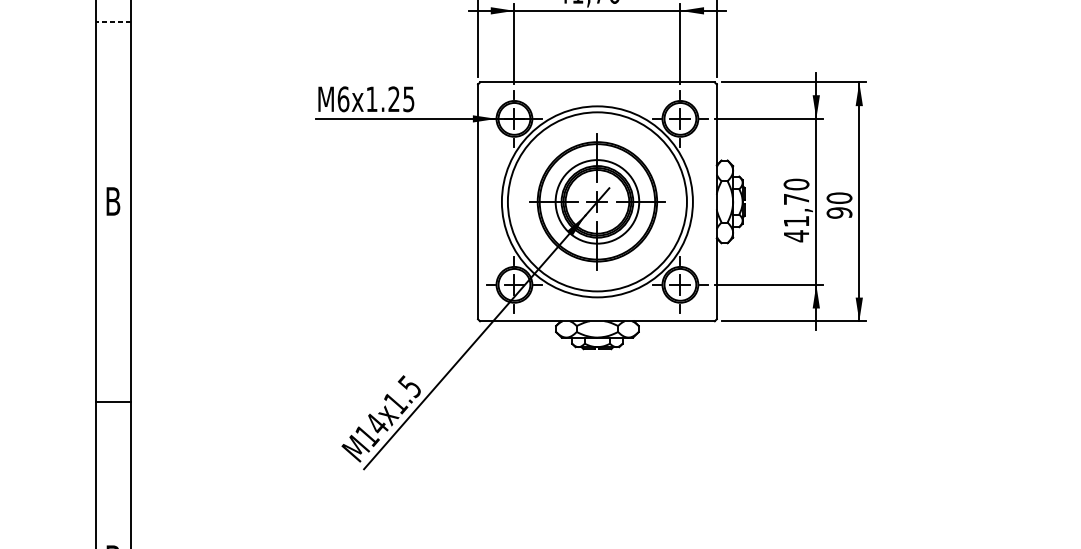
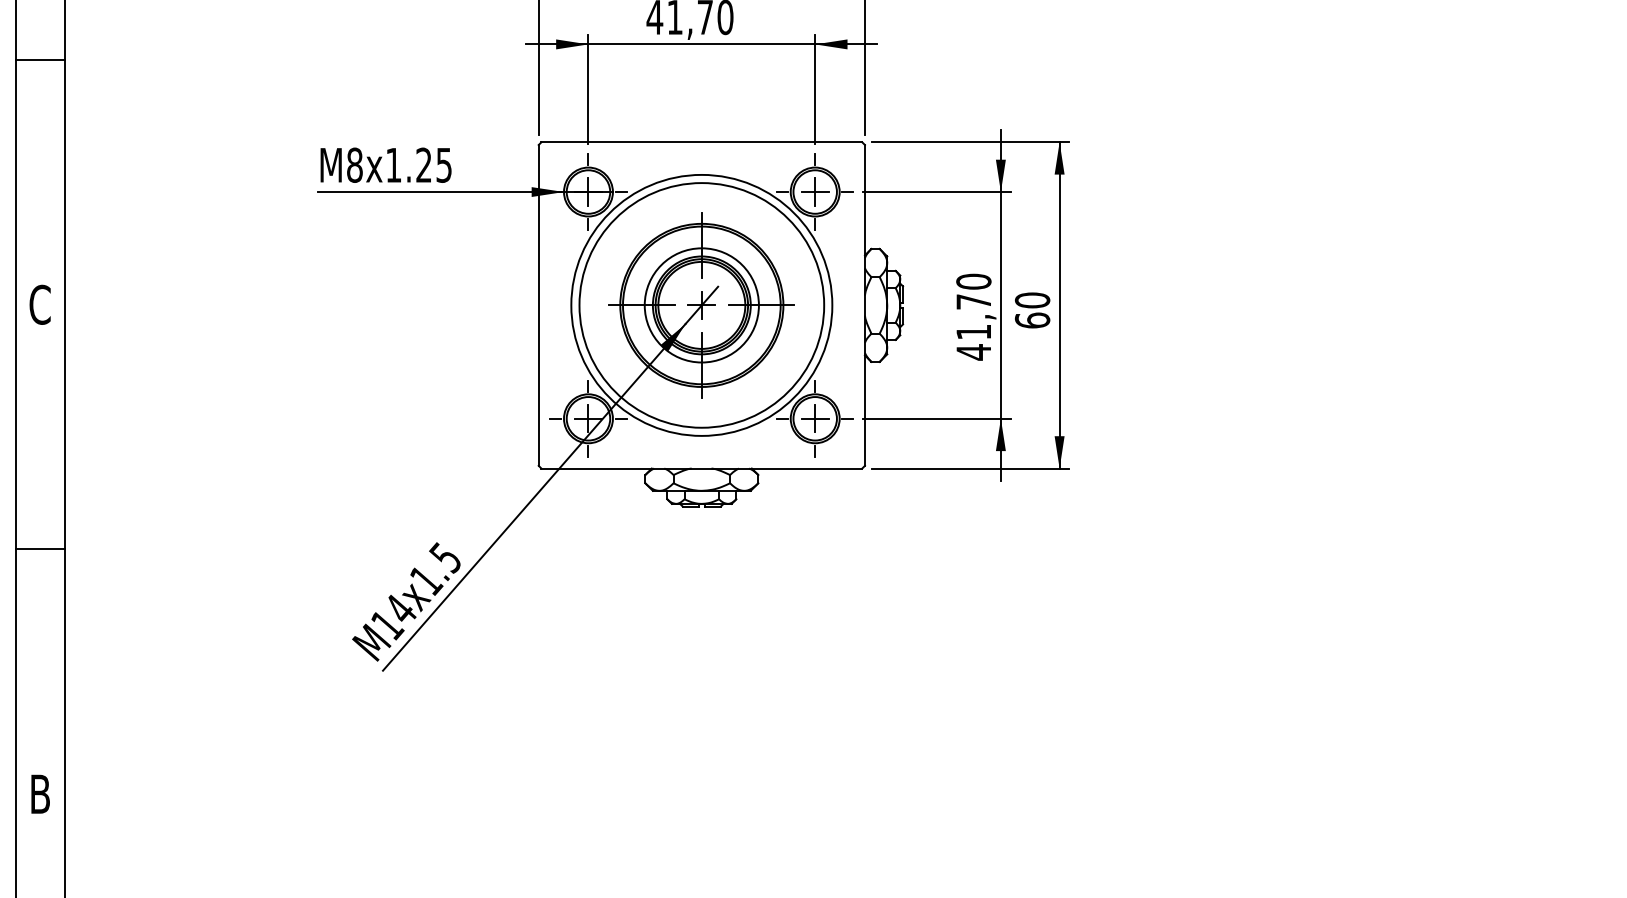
line: (113, 22) -> (40, 60), dashed -> solid
text: (343, 98) -> (354, 164), M6x1.25 -> M8x1.25
text: (112, 201) -> (39, 304), B -> C
text: (839, 212) -> (1032, 320), 90 -> 60
line: (113, 402) -> (40, 549), moved

